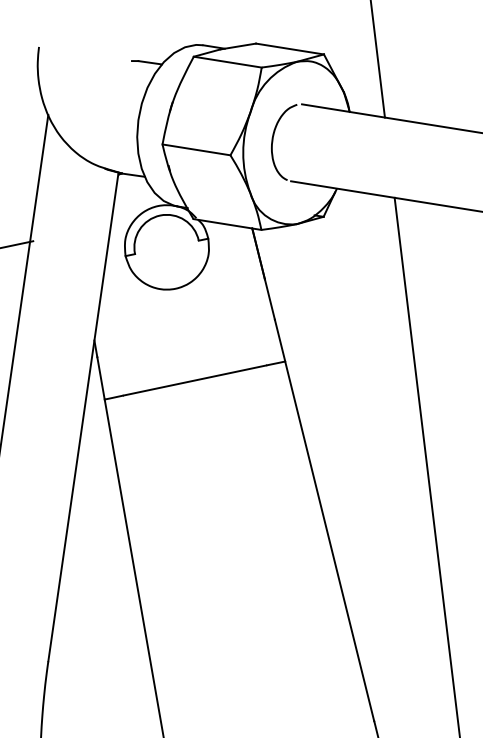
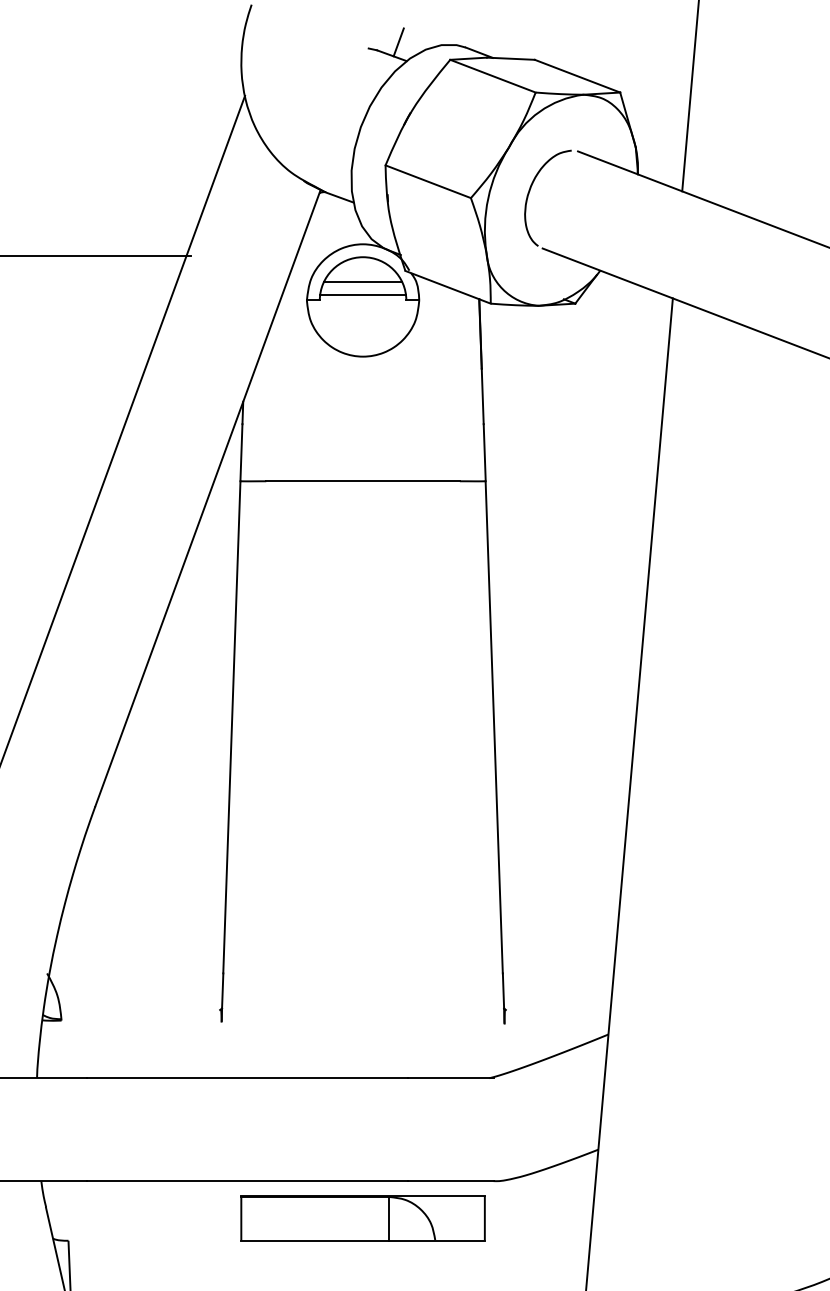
line: (152, 52) -> (398, 42), added
line: (164, 233) -> (363, 281), added
line: (165, 243) -> (362, 294), added

